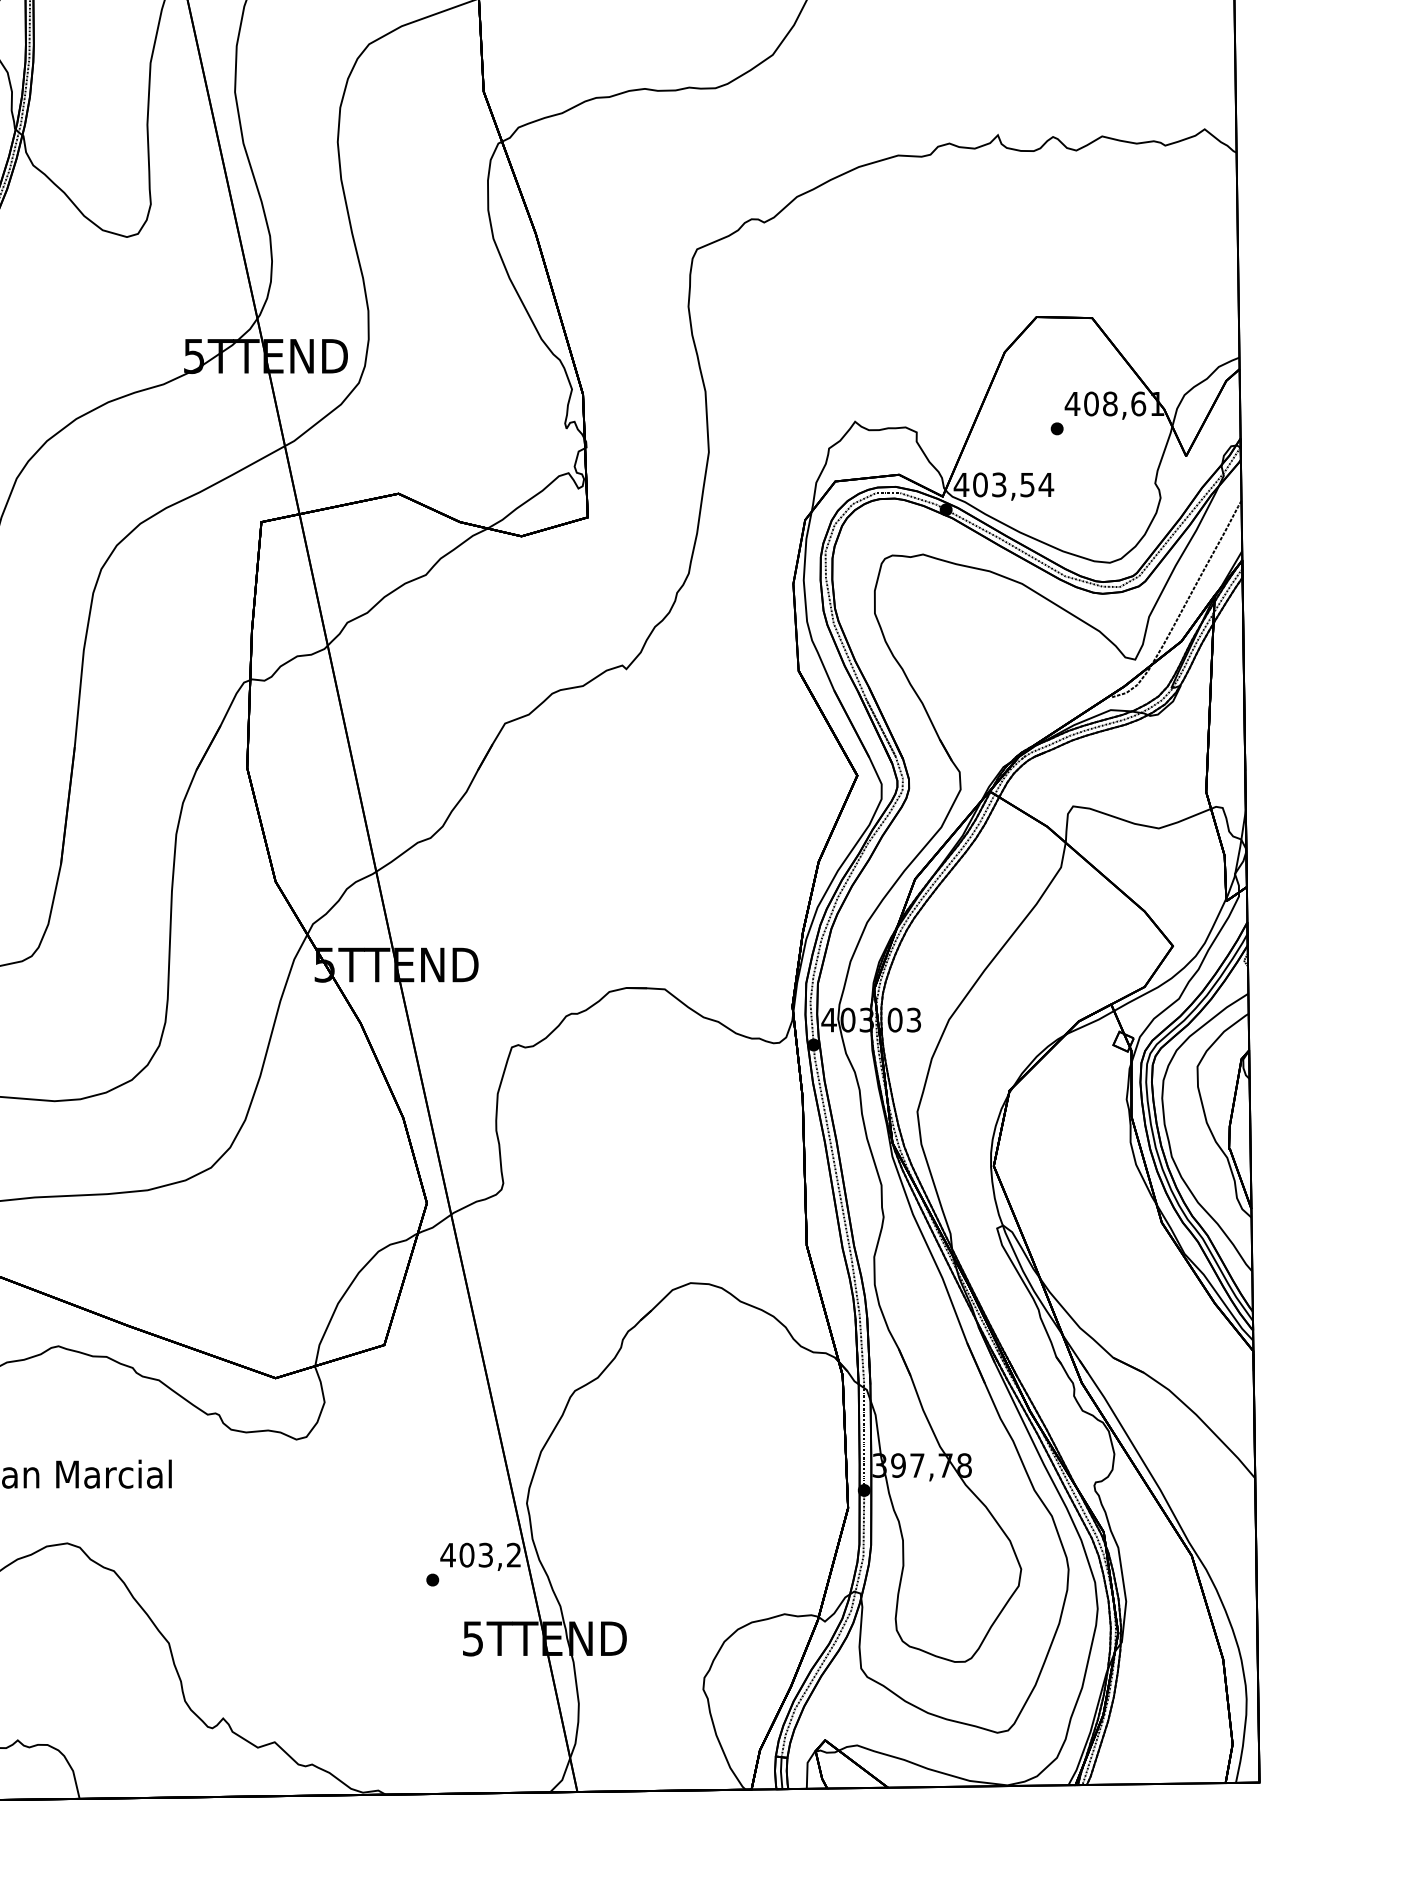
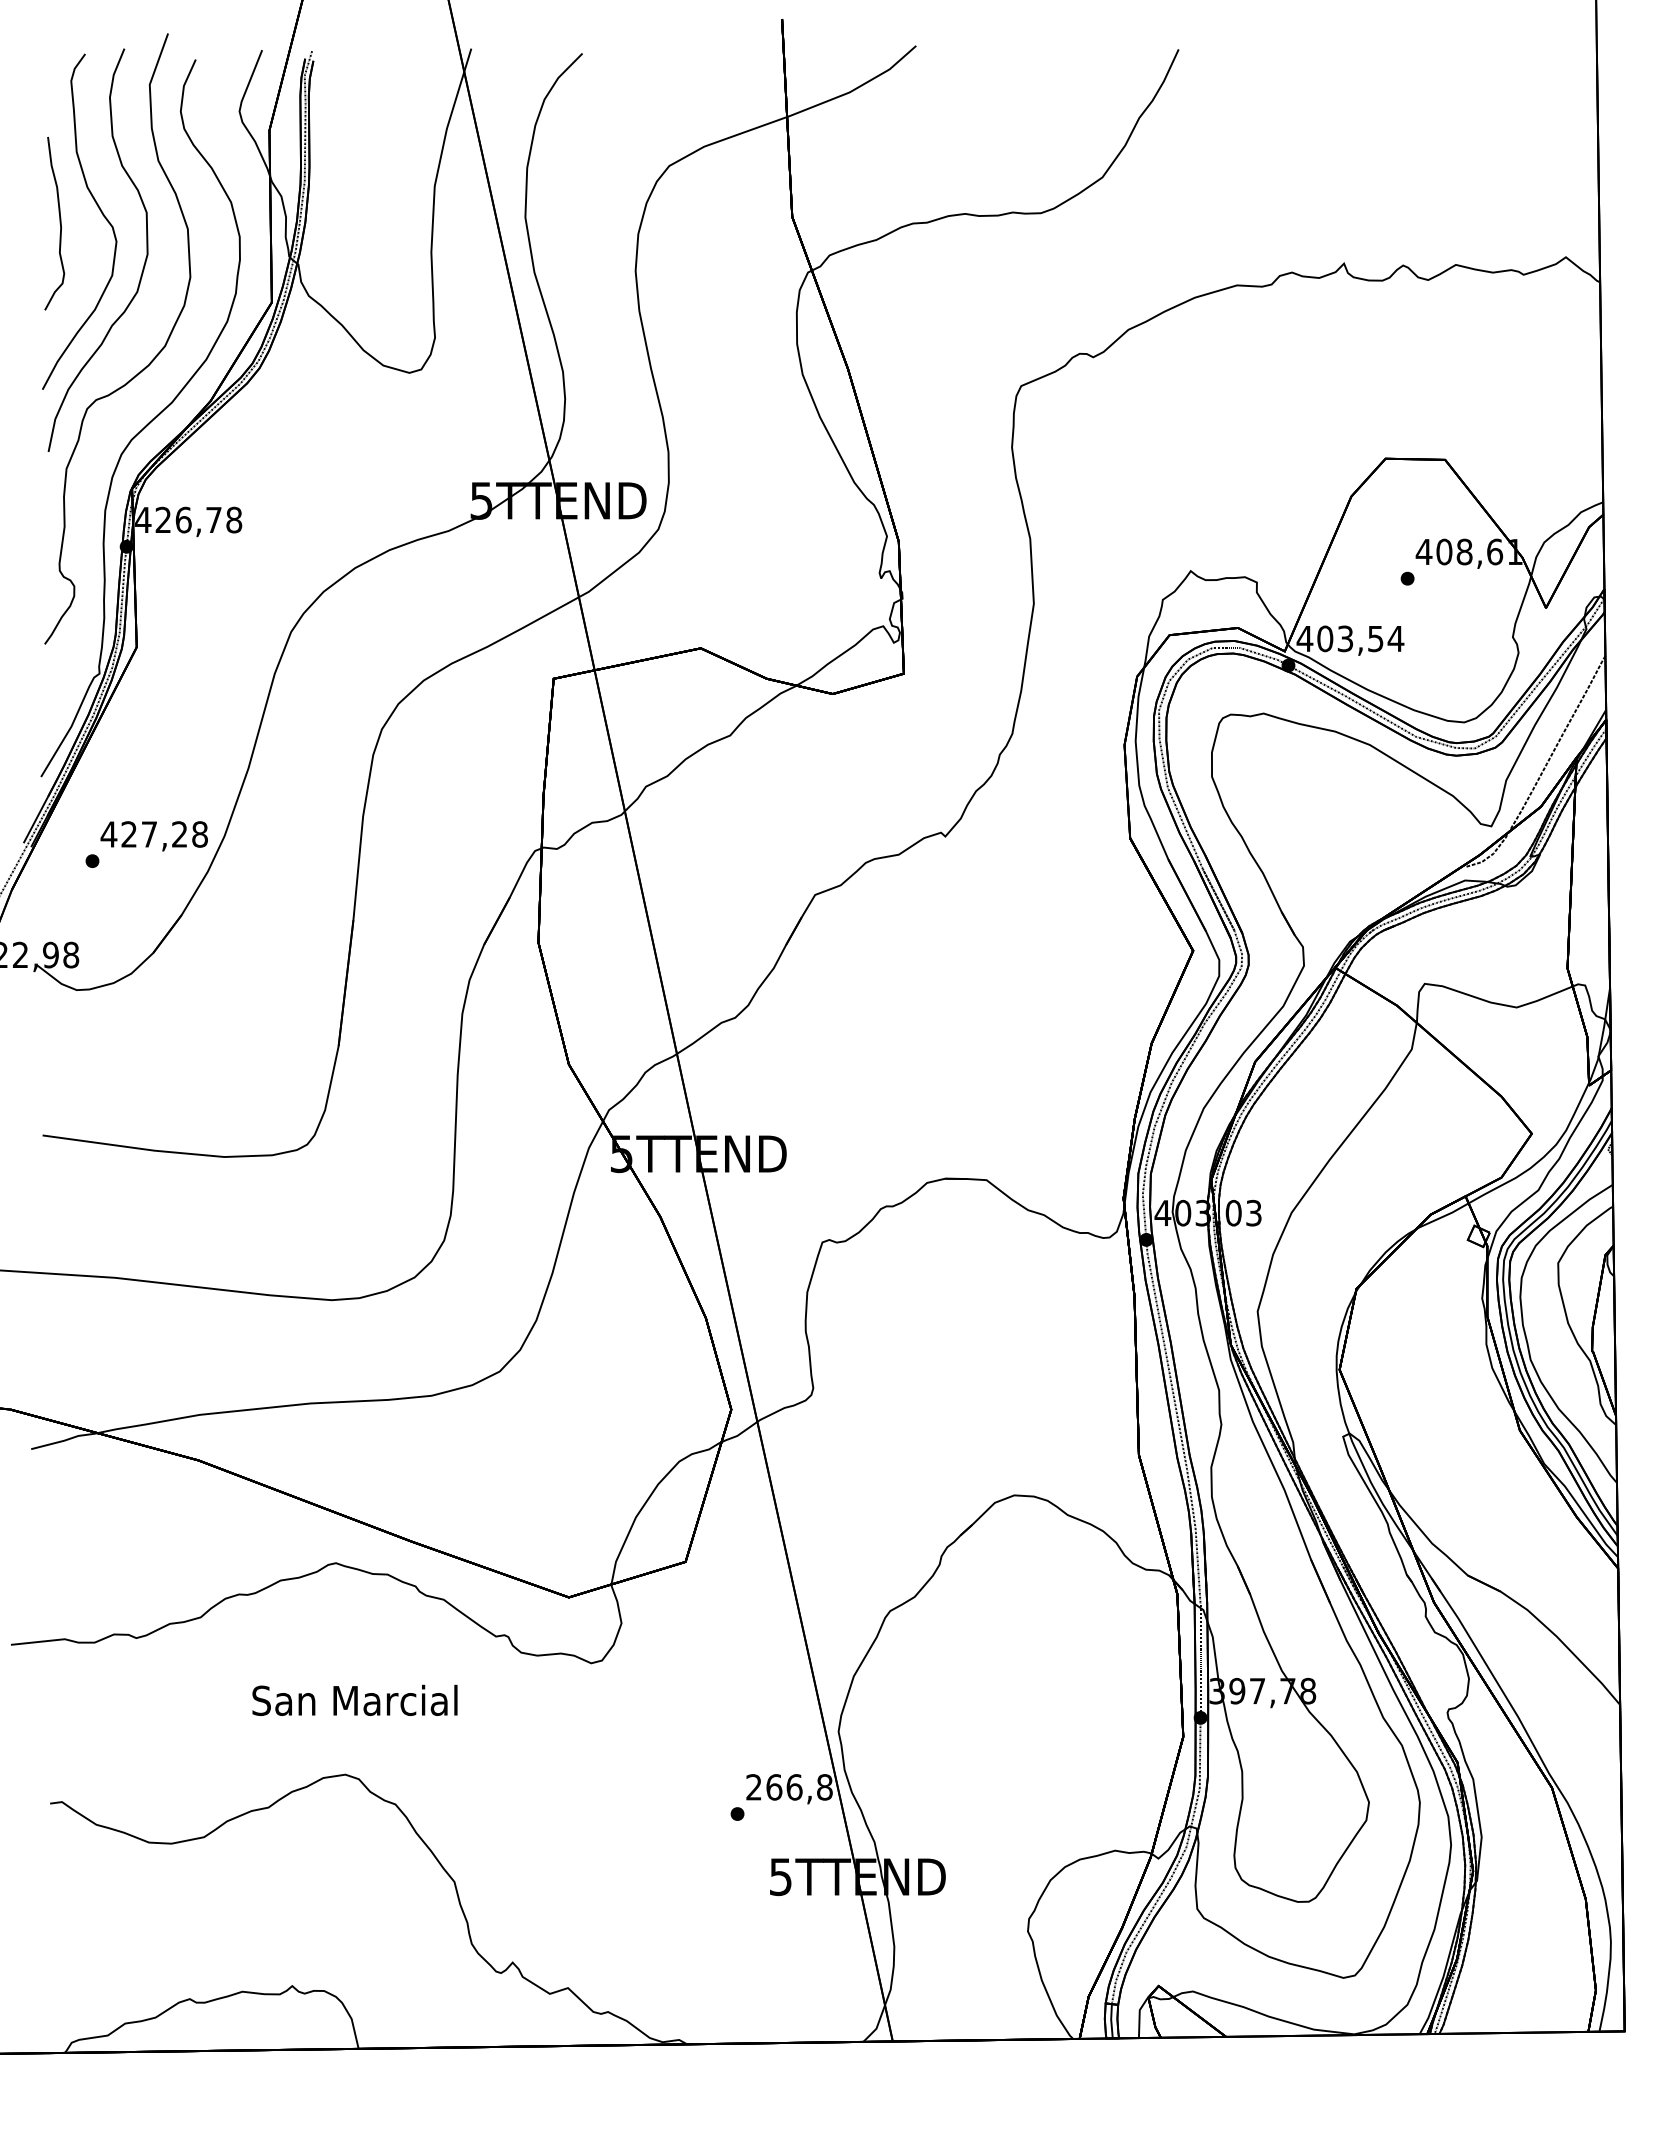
text: (480, 1555) -> (788, 1787), 403,2 -> 266,8

